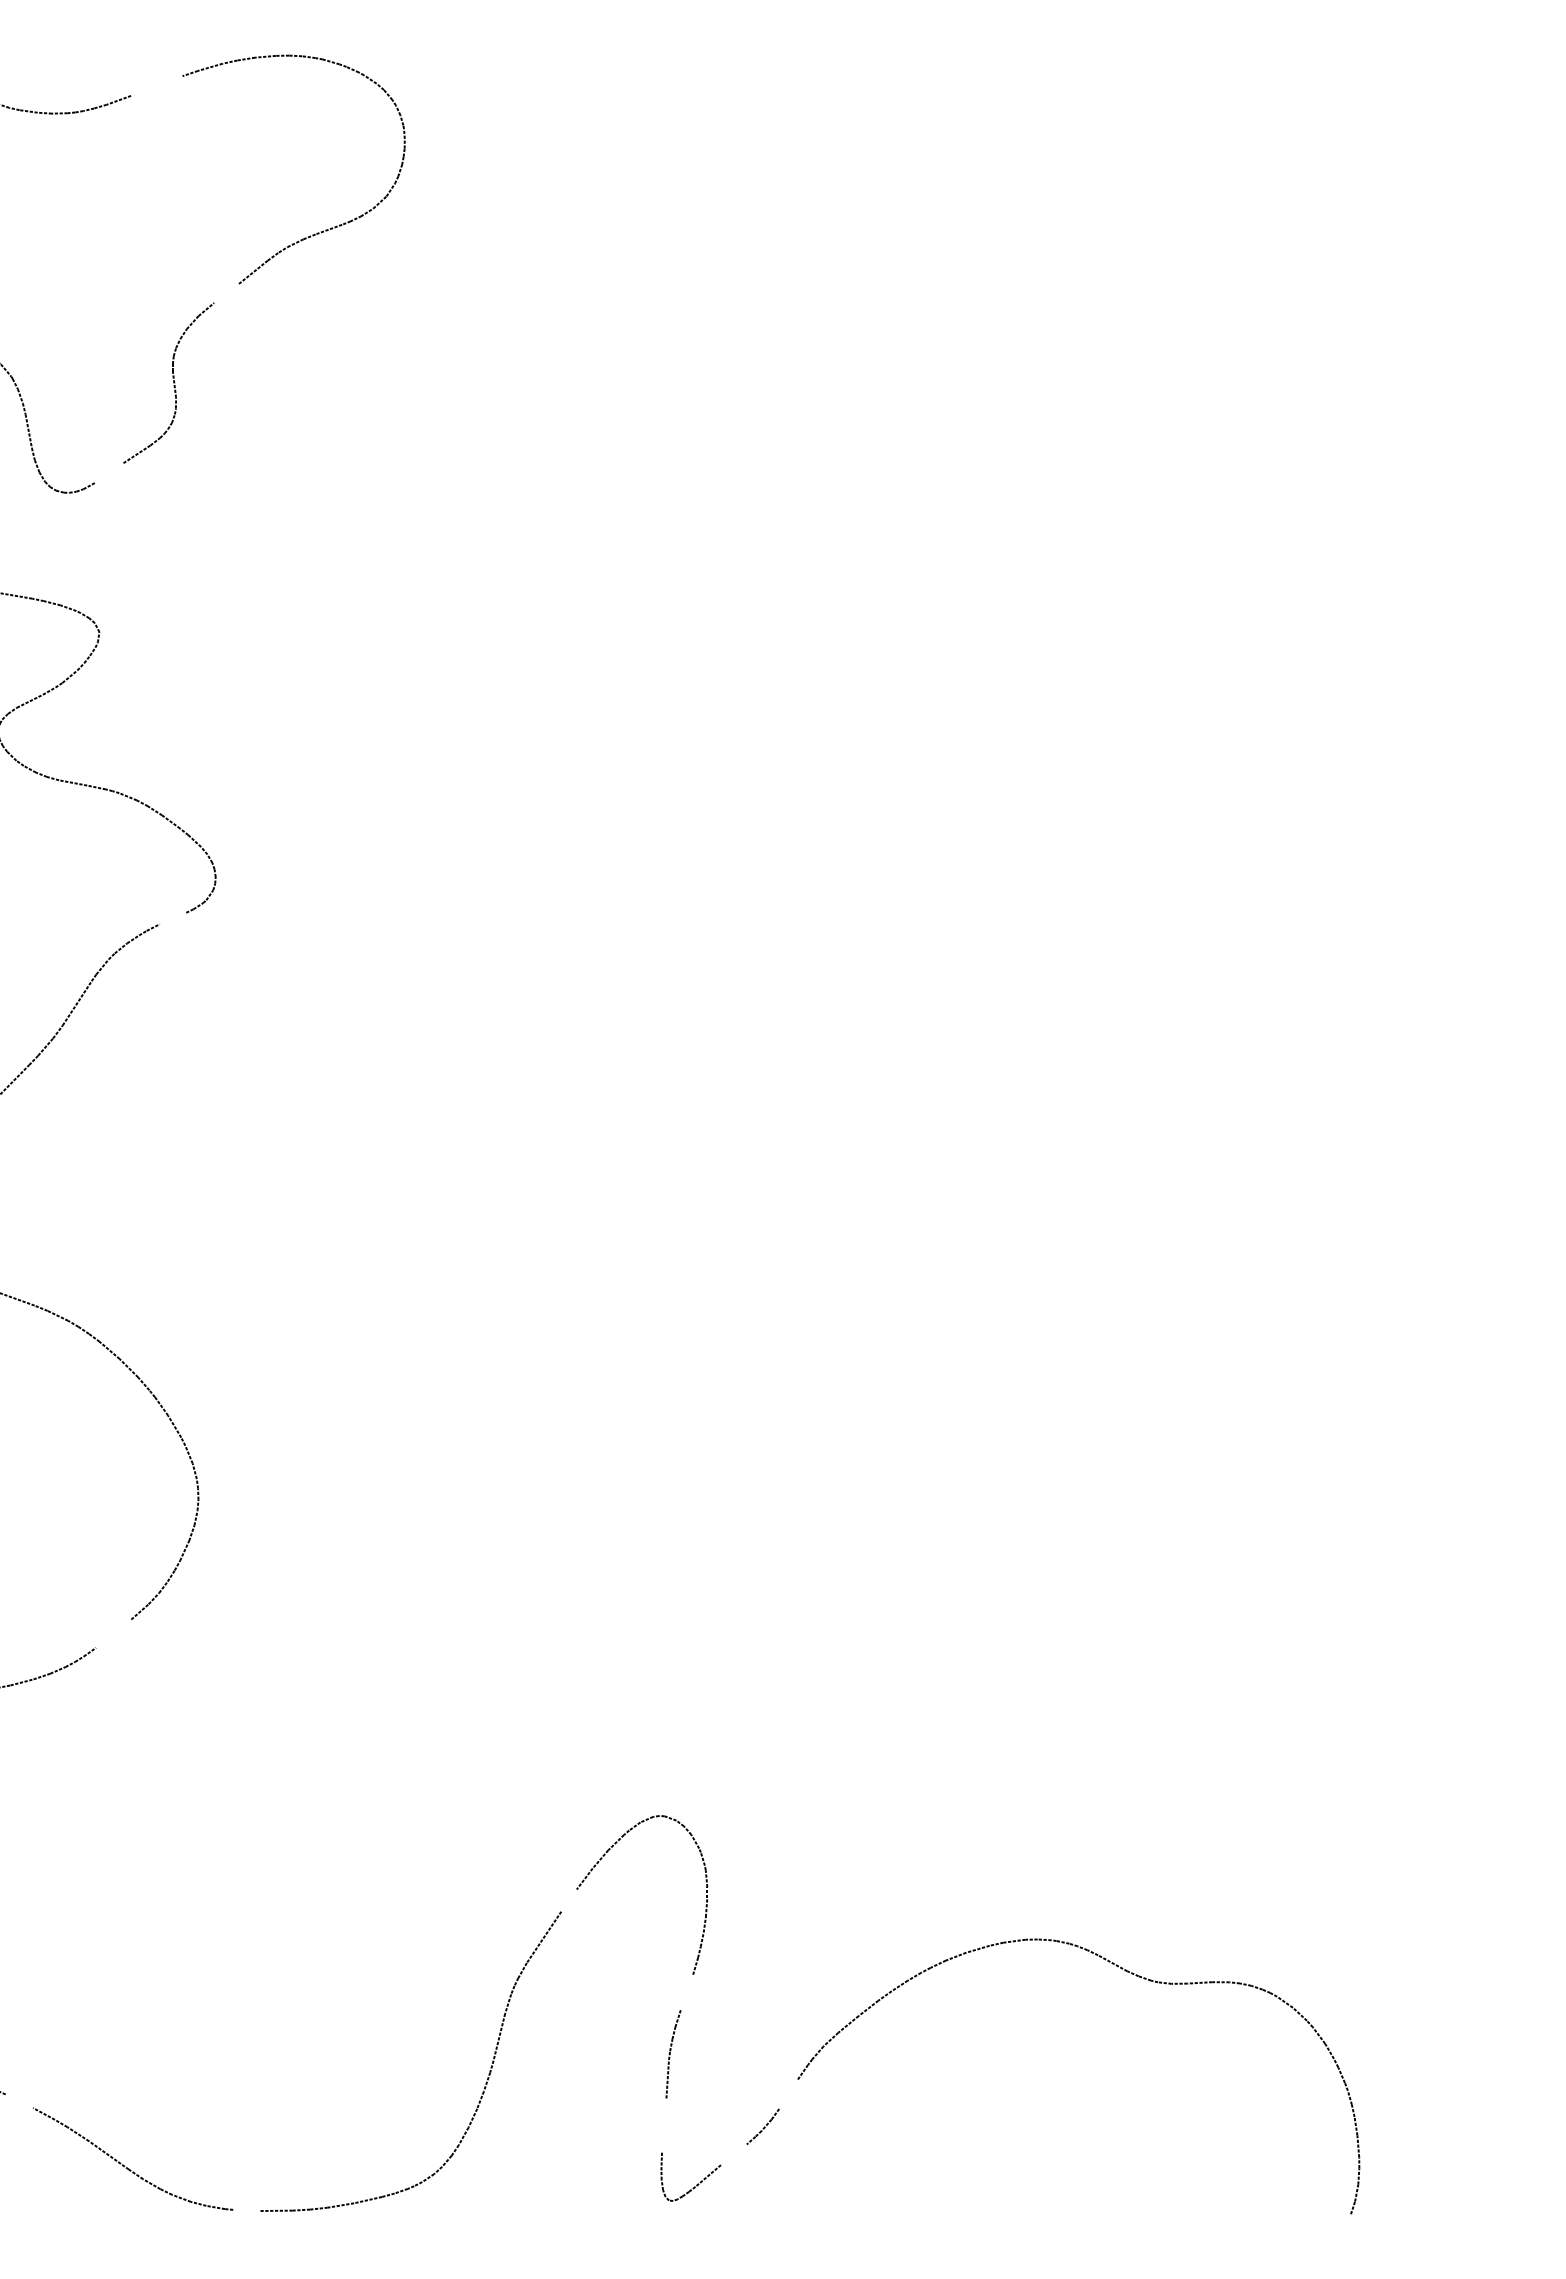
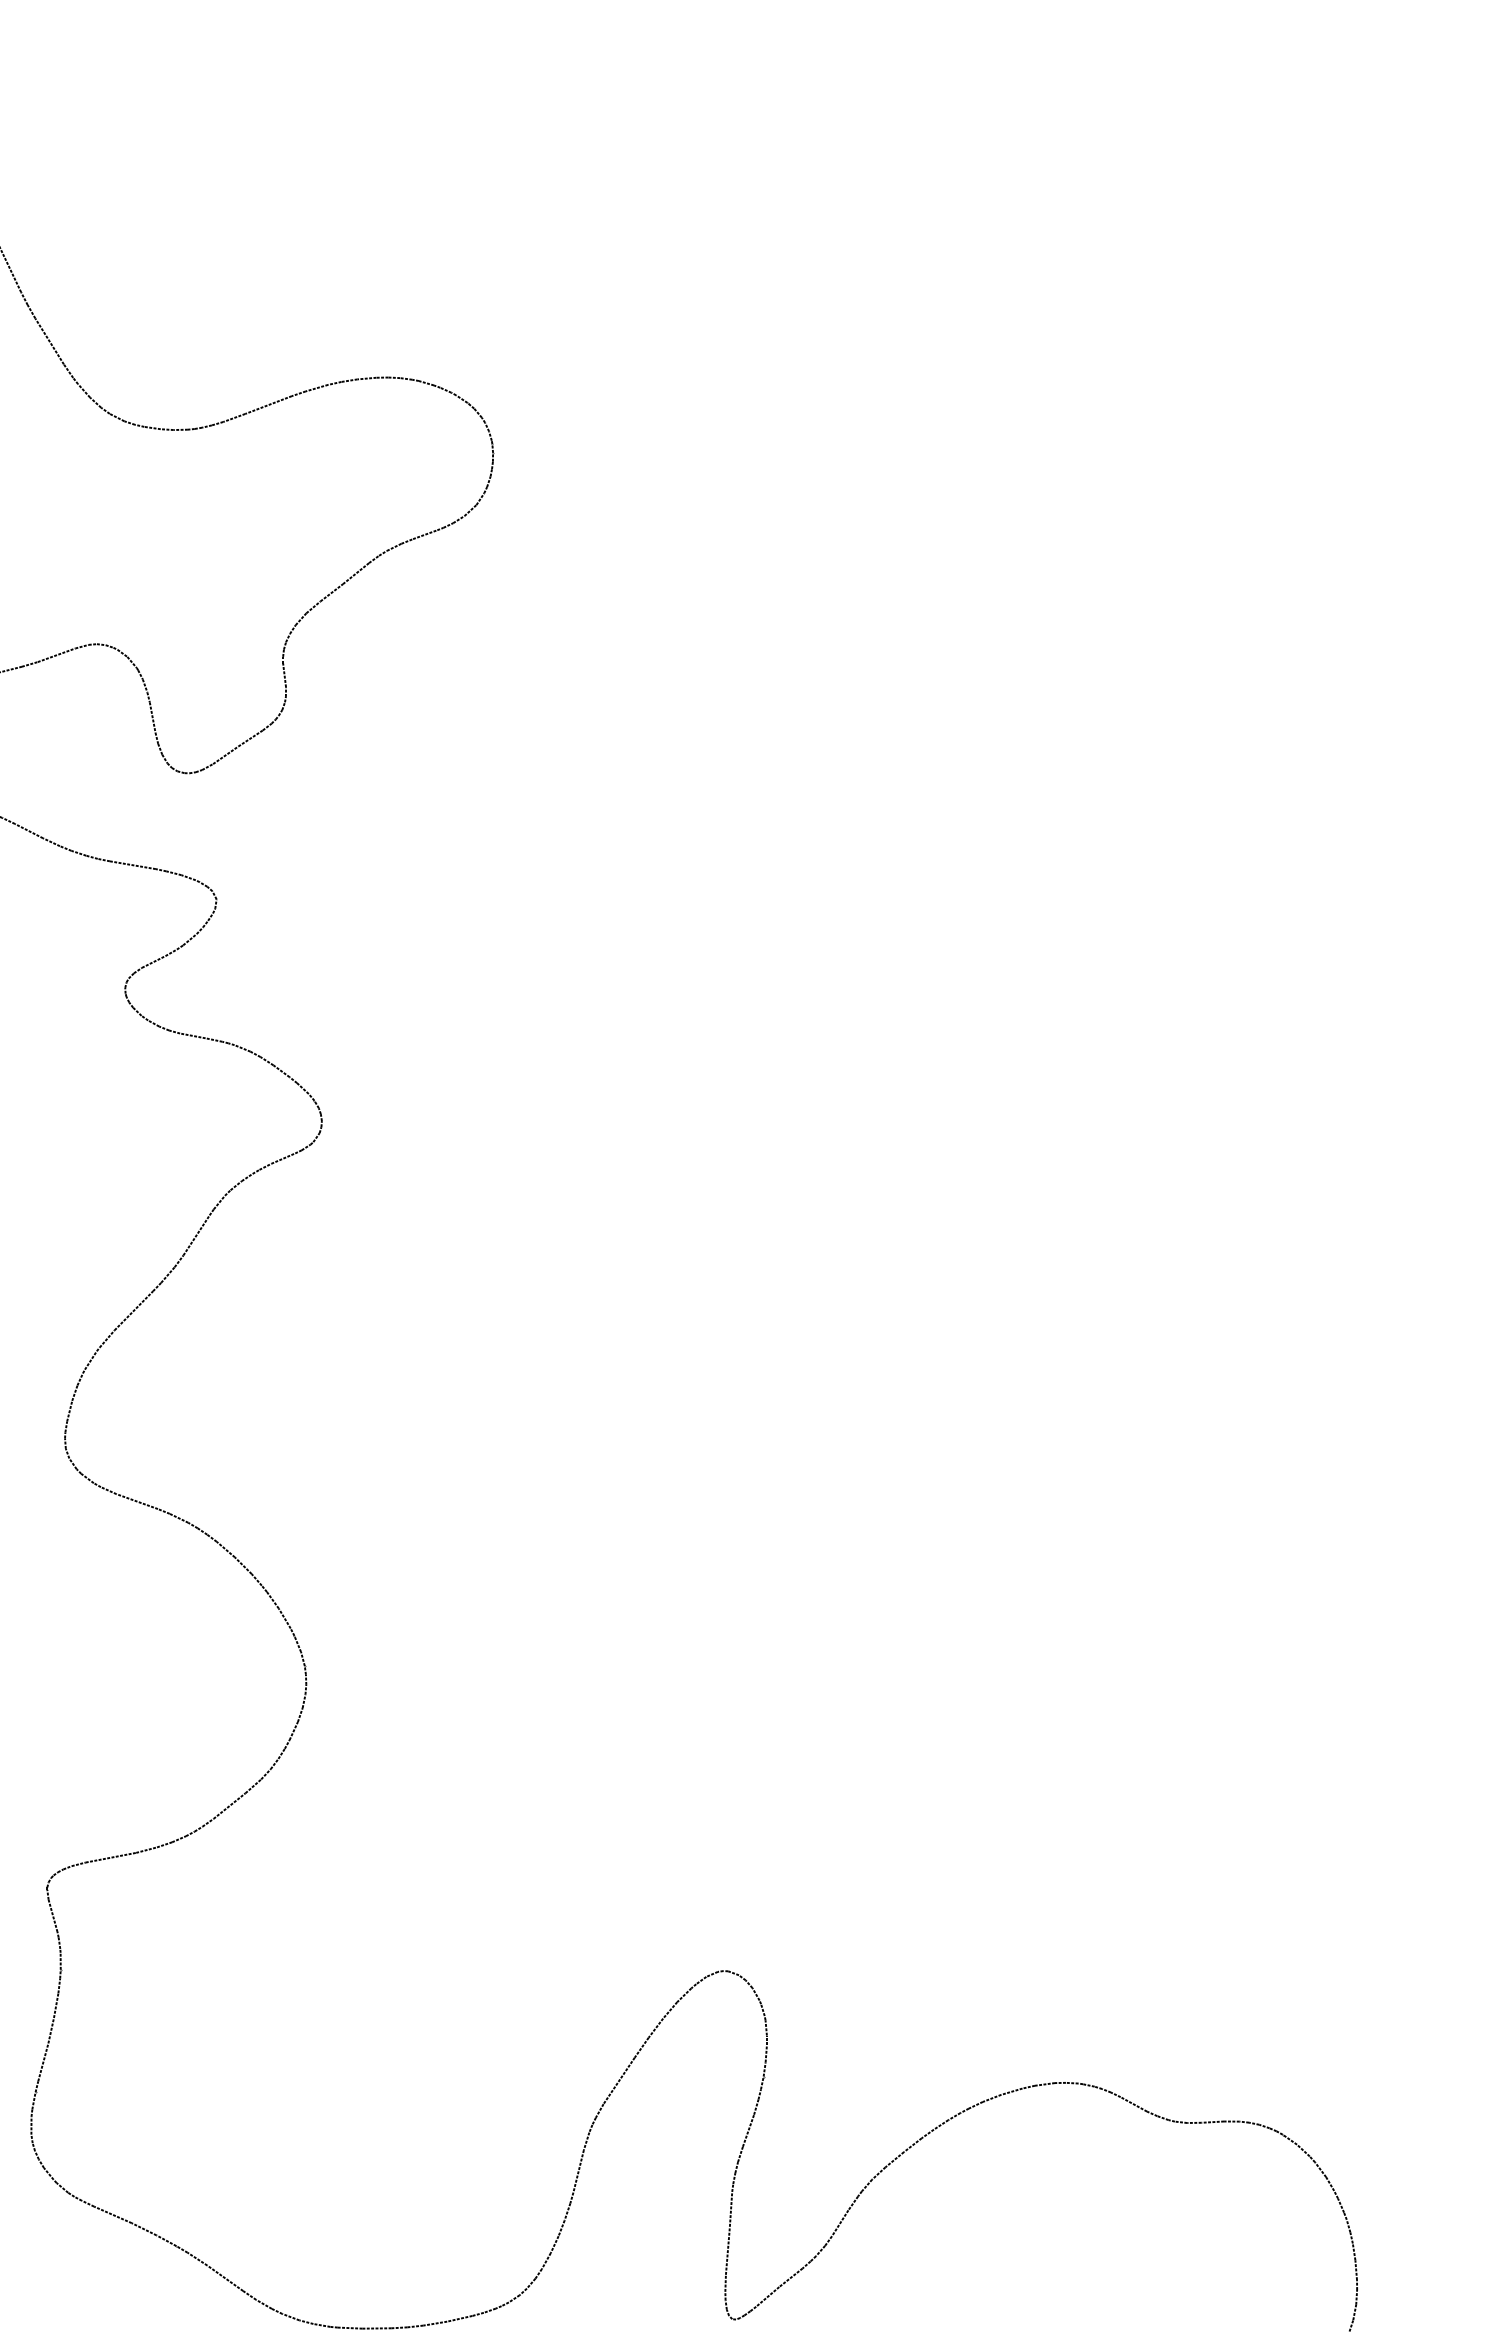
line: (156, 85) -> (268, 404), added
line: (226, 293) -> (331, 592), added
line: (109, 473) -> (225, 755), added
line: (173, 918) -> (283, 1158), added
line: (113, 1633) -> (229, 1805), added
line: (568, 1900) -> (641, 2047), added
line: (686, 1992) -> (748, 2130), added
line: (788, 2094) -> (840, 2223), added
line: (18, 2101) -> (143, 2229), added
line: (663, 2124) -> (727, 2250), added
line: (733, 2154) -> (790, 2277), added
line: (246, 2209) -> (349, 2327), added

